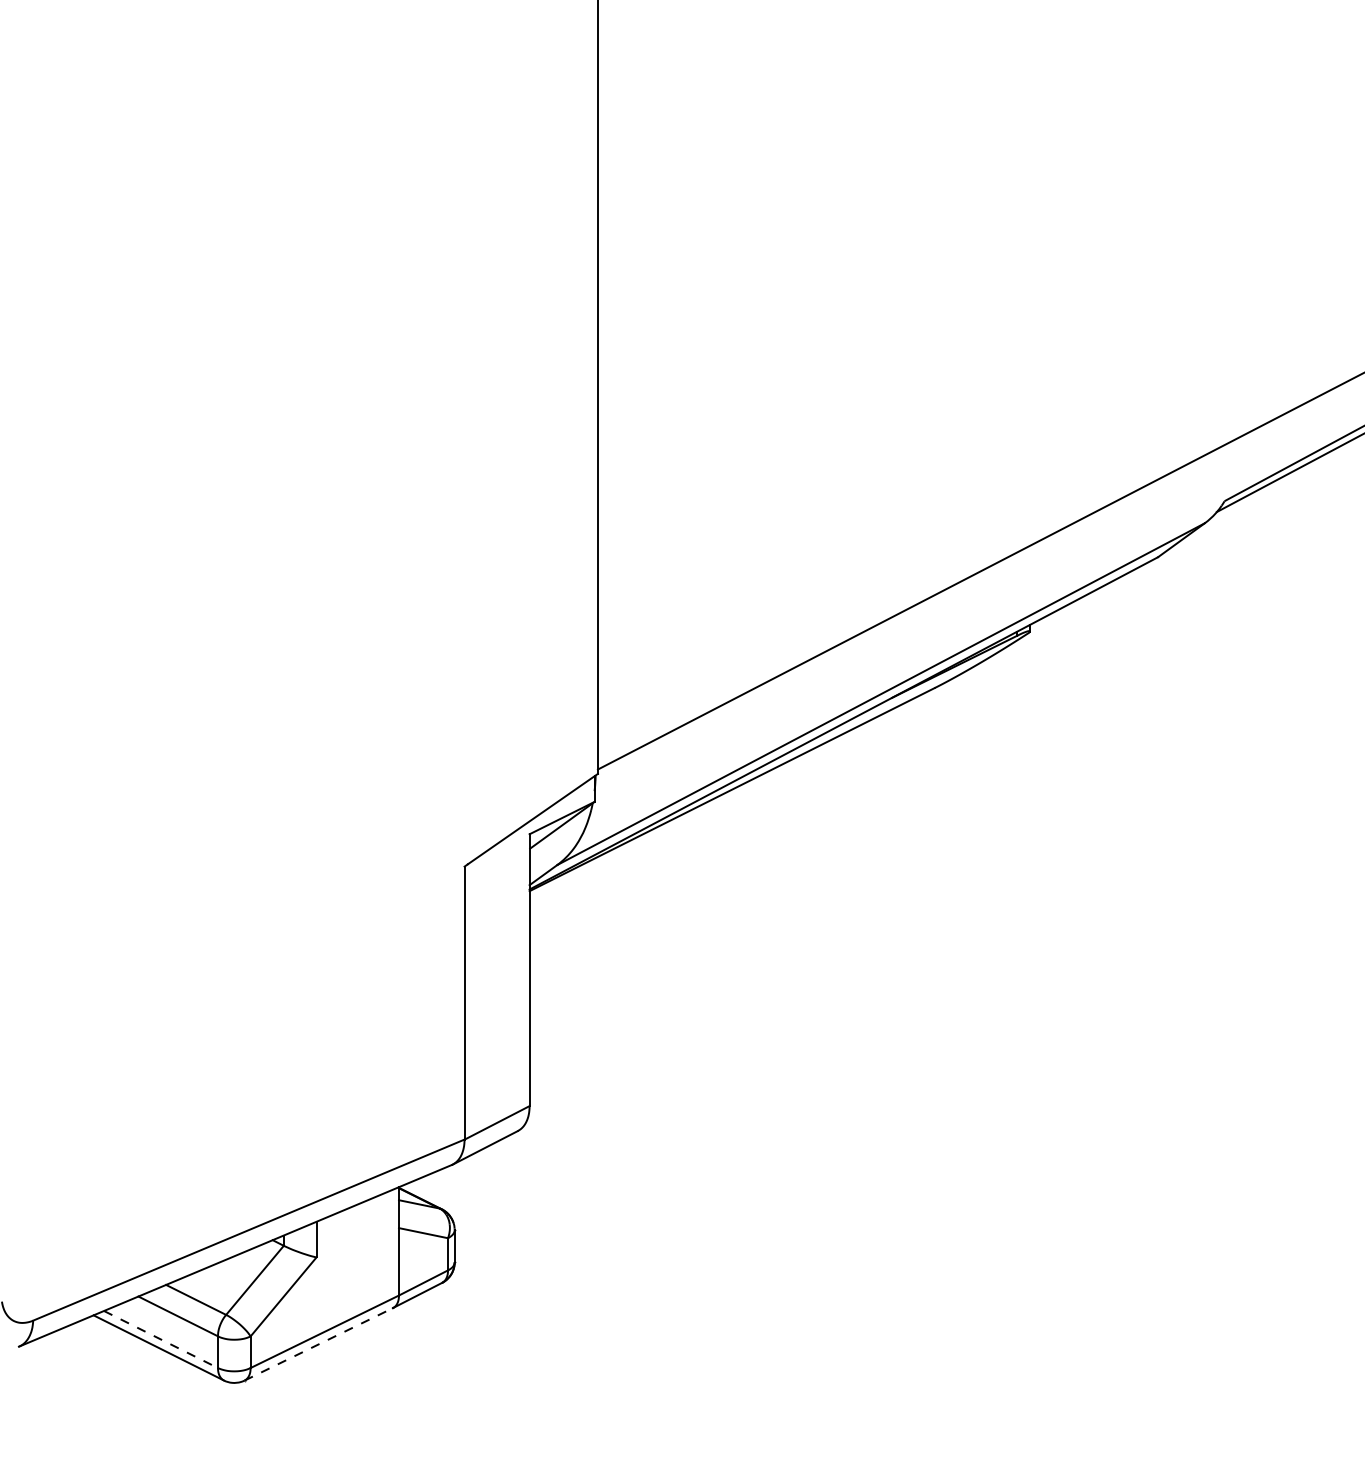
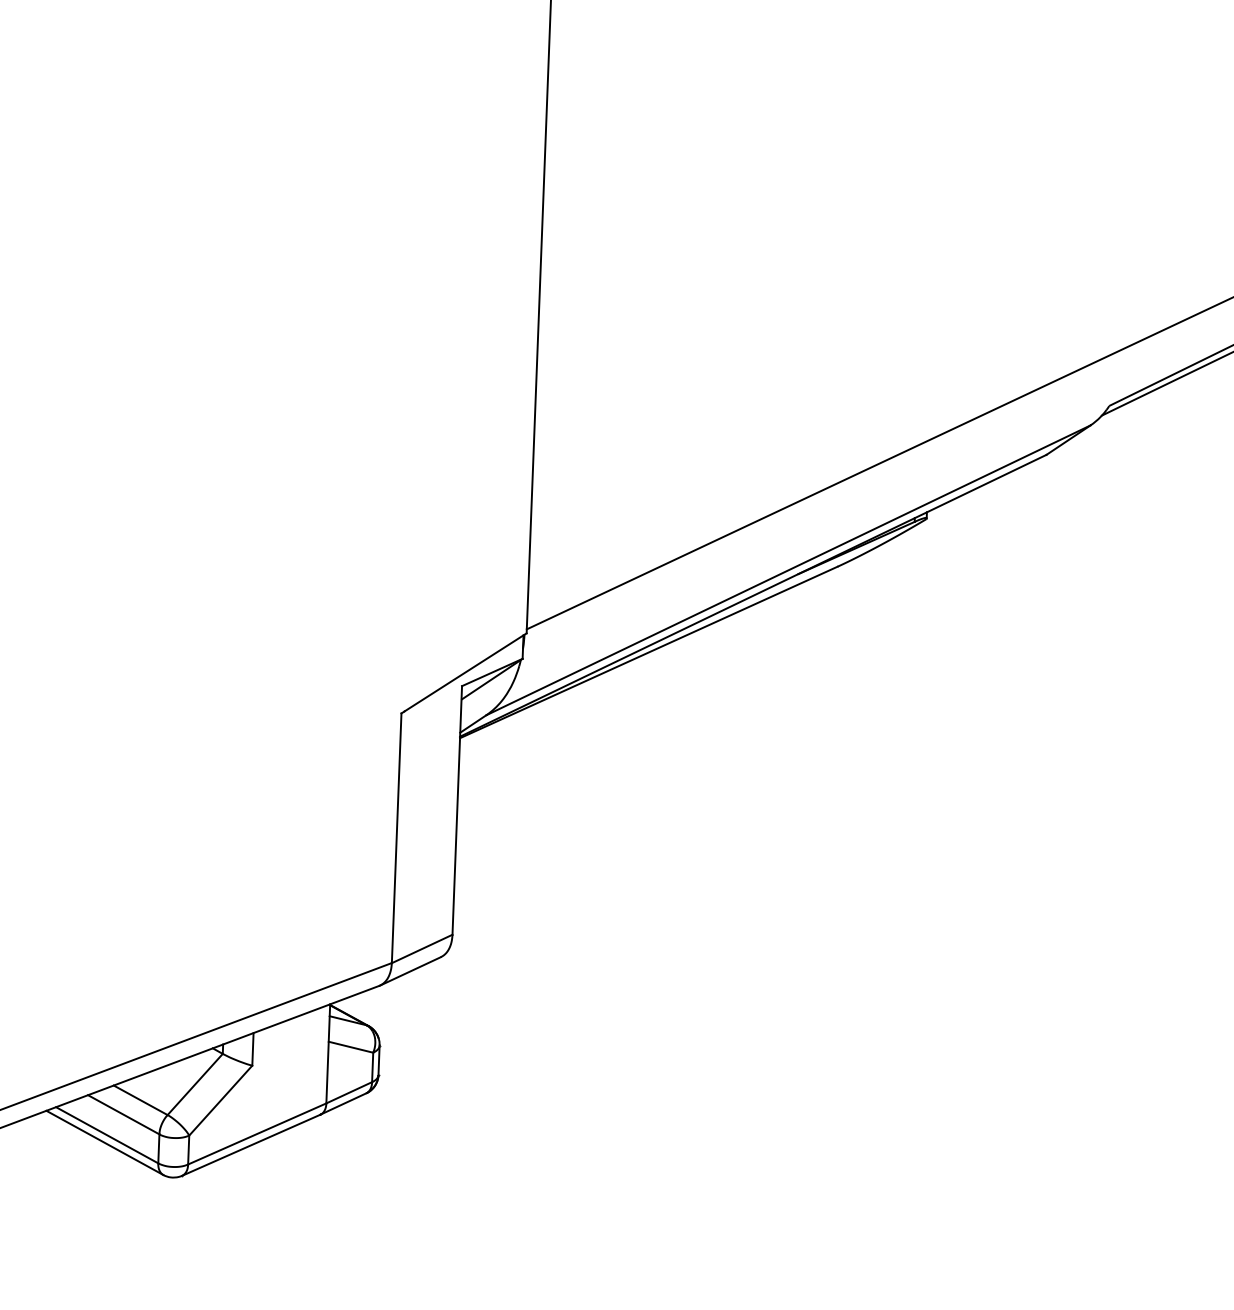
line: (161, 1339) -> (107, 1135), dashed -> solid
line: (318, 1344) -> (251, 1145), dashed -> solid

